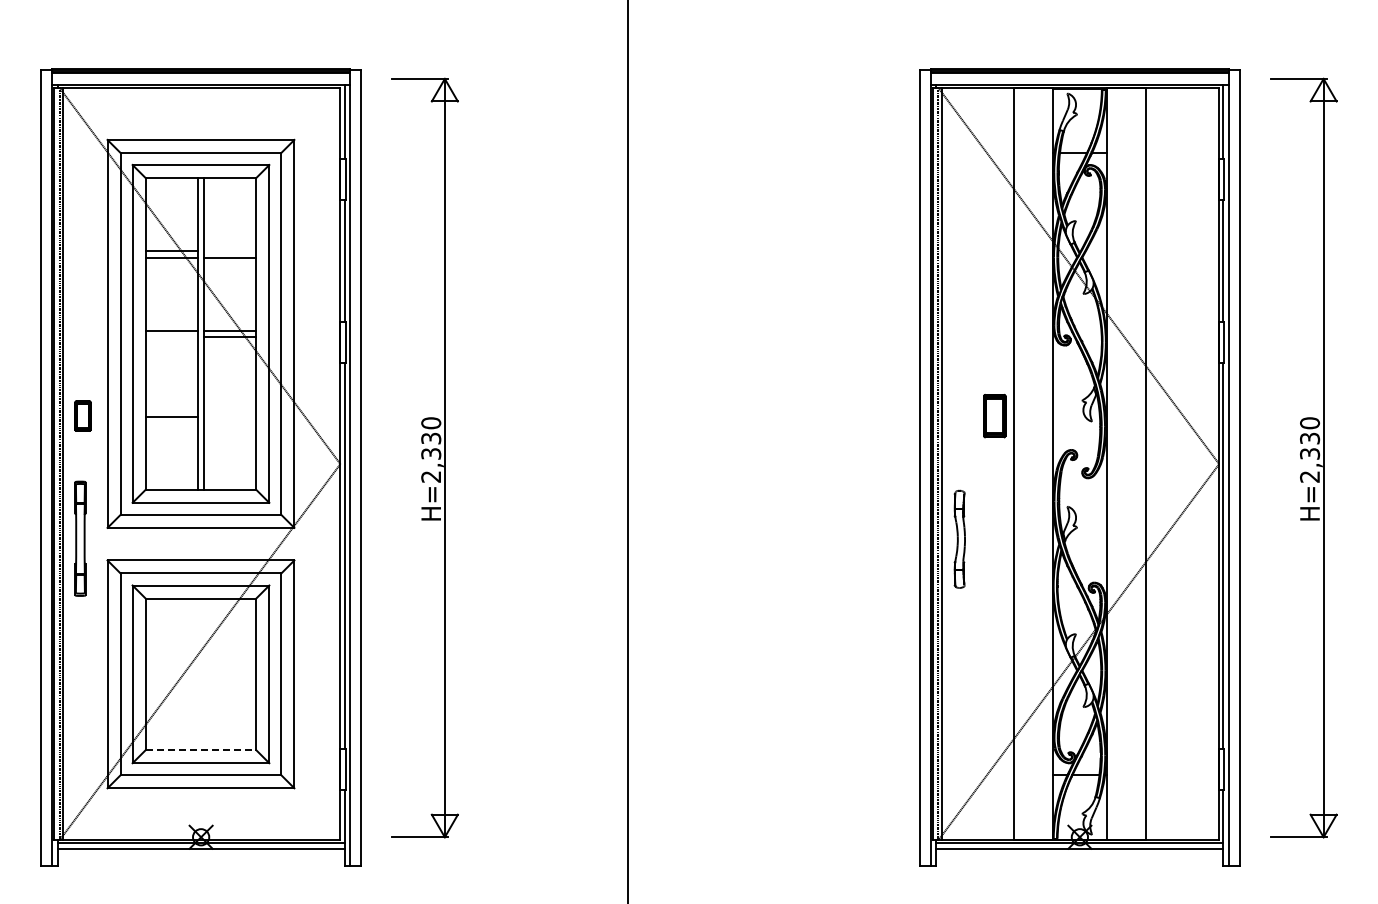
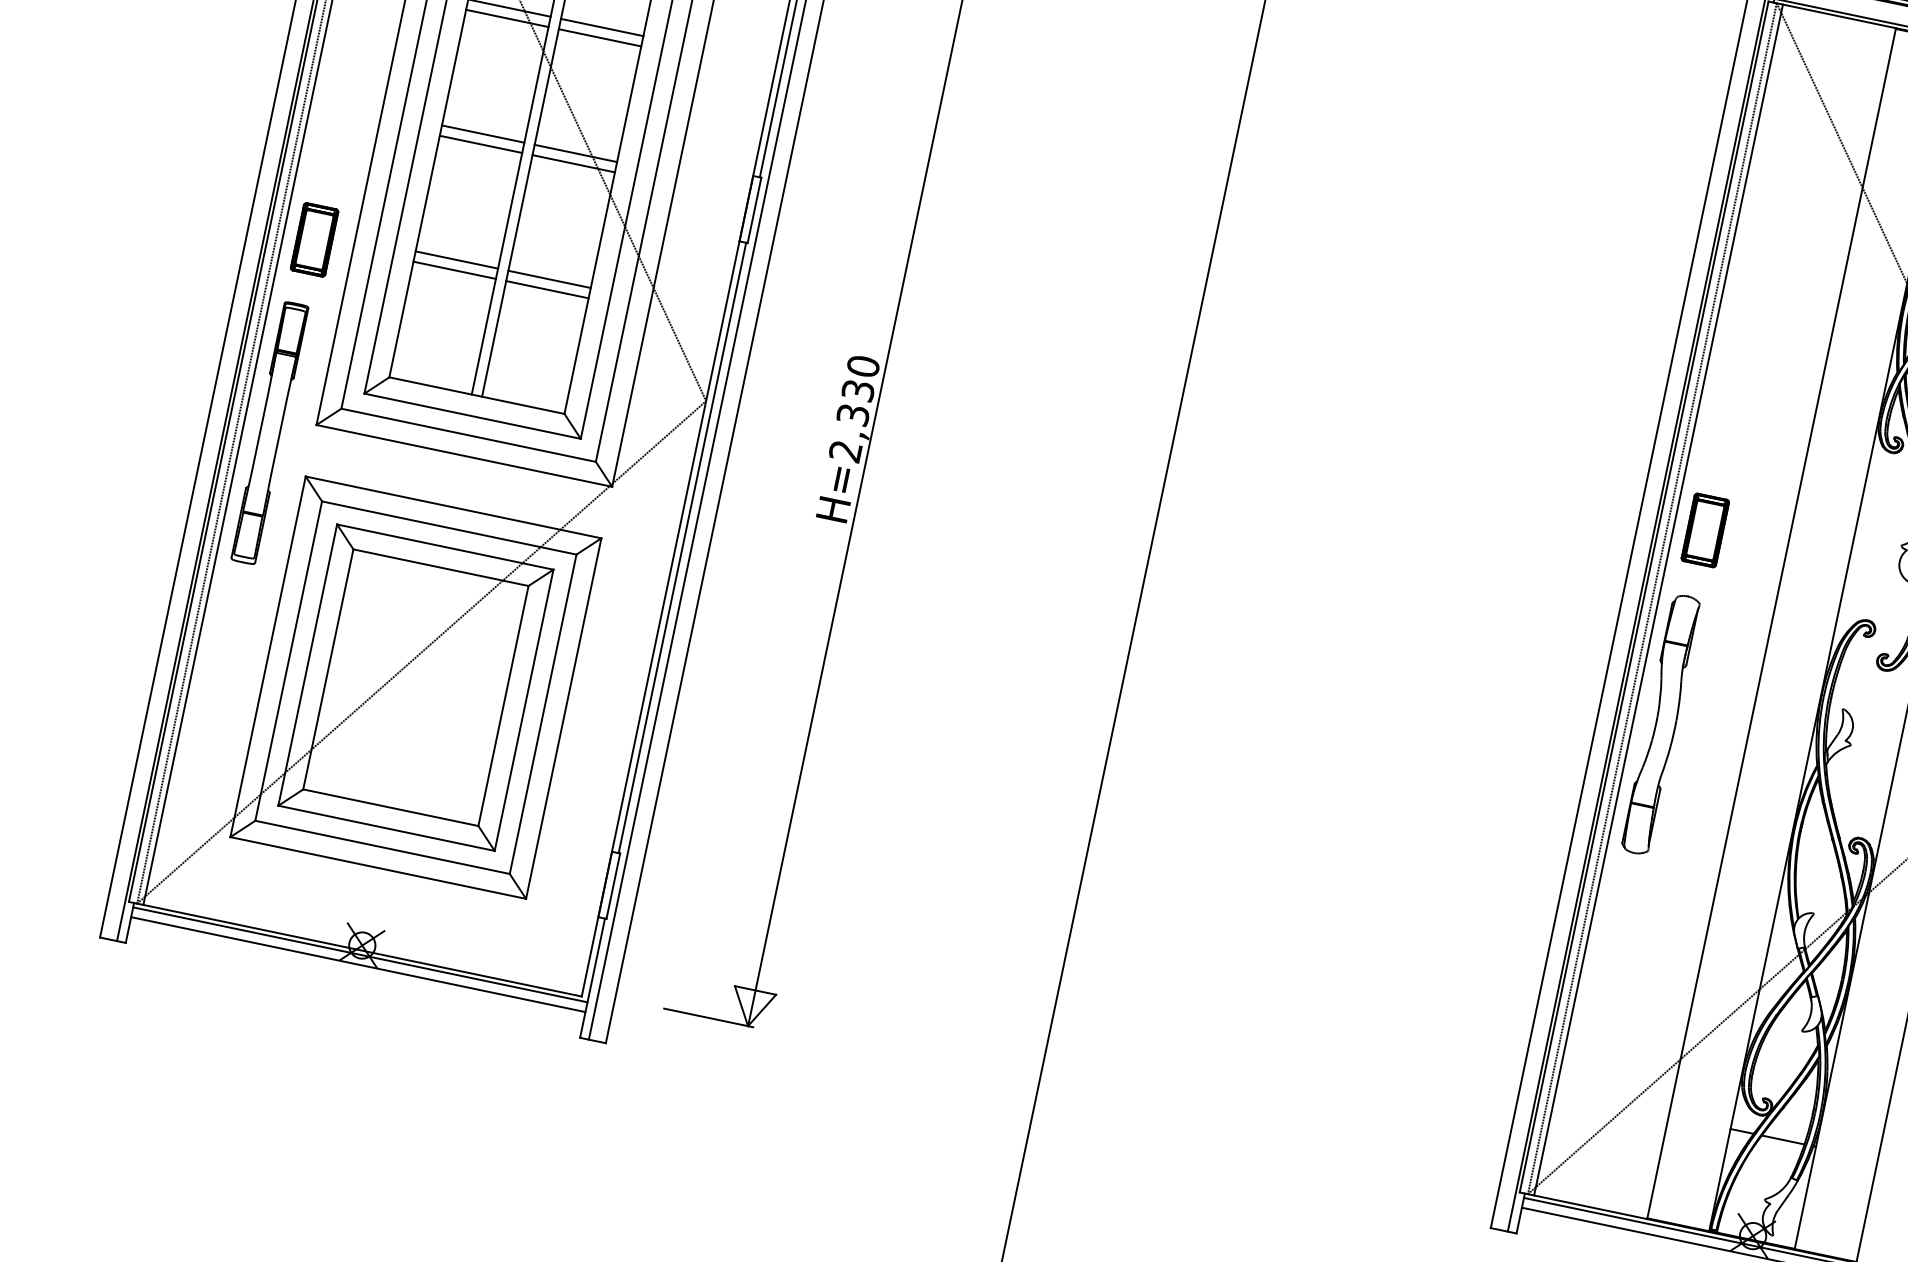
line: (230, 251) -> (602, 28), added
line: (171, 337) -> (480, 144), added
line: (171, 410) -> (456, 260), added
line: (230, 410) -> (549, 279), added
part: (82, 416) -> (313, 240), size x1.43
line: (230, 416) -> (547, 289), added
part: (994, 416) -> (1704, 531), moved
part: (80, 538) -> (270, 432), size x1.43
part: (959, 539) -> (1660, 725), size x1.67
line: (201, 750) -> (391, 808), dashed -> solid

